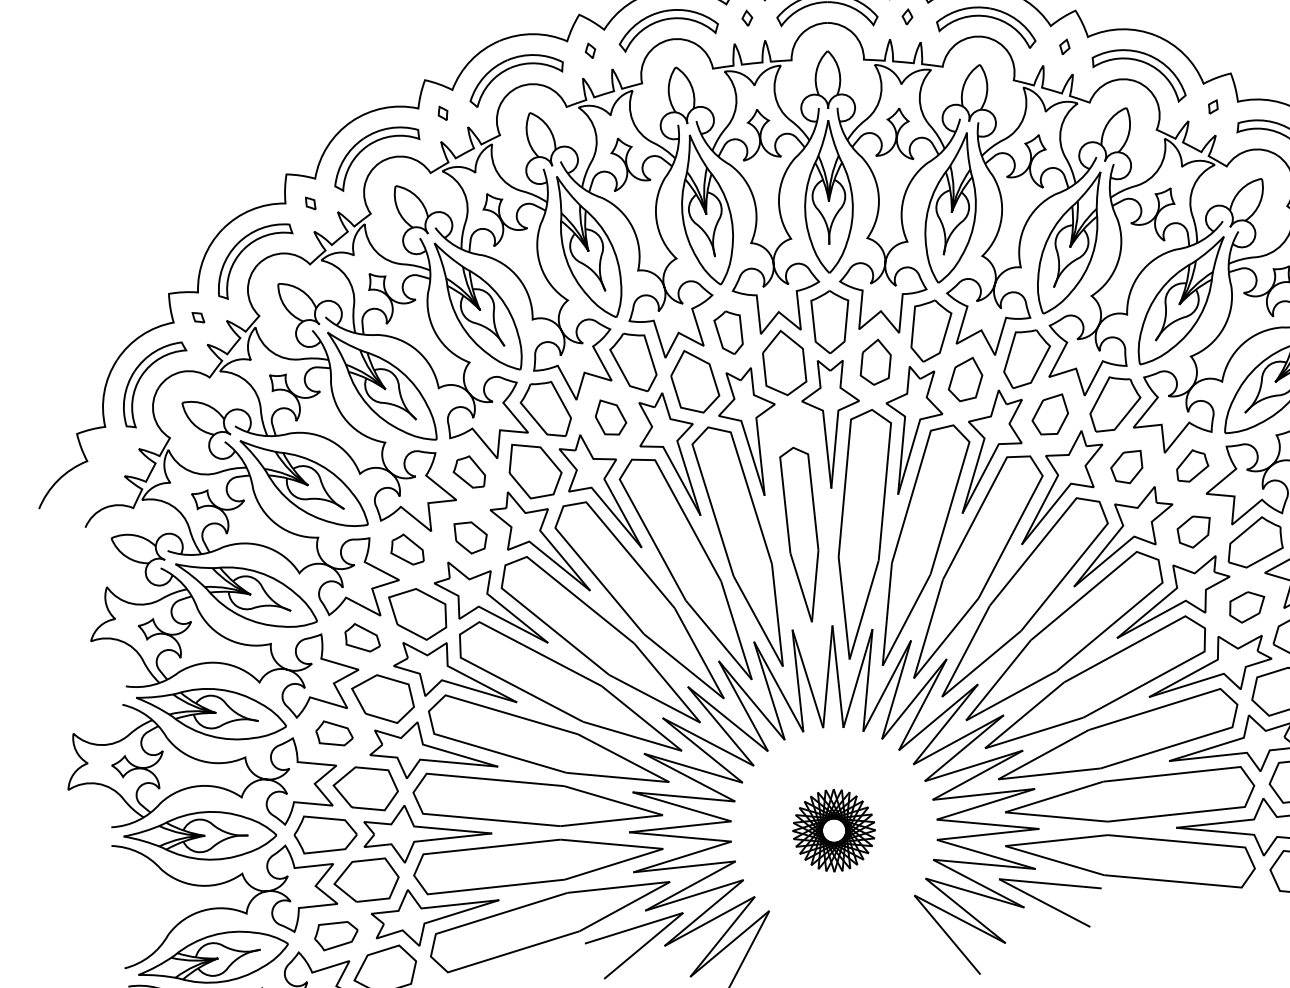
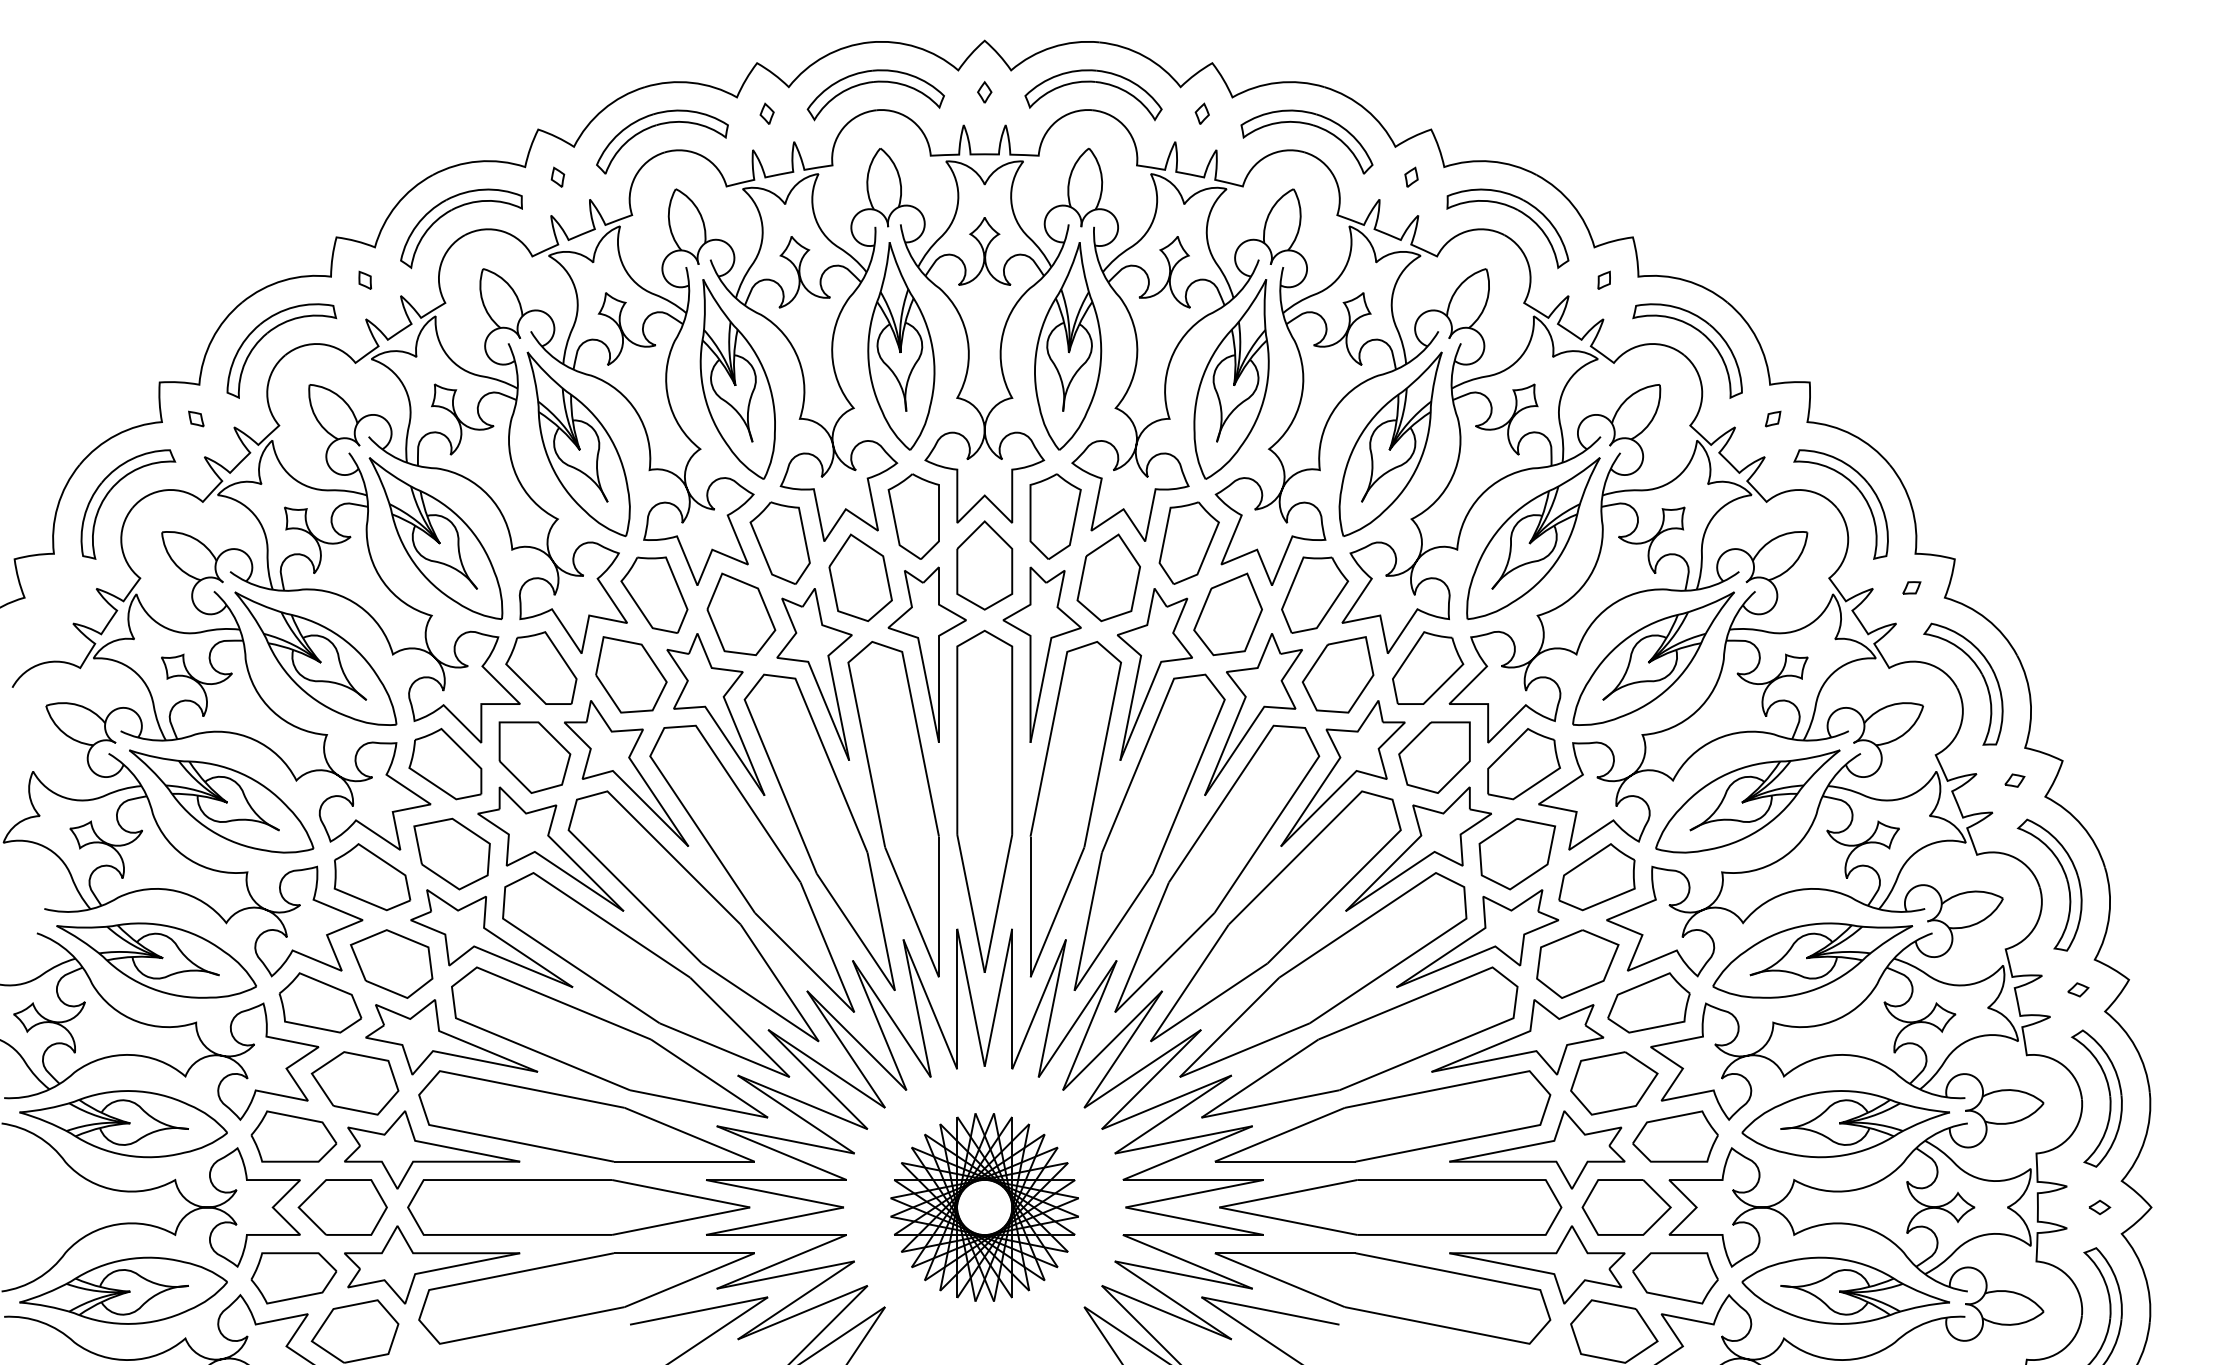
part: (728, 332) -> (913, 516), size x1.43
part: (875, 362) -> (1108, 577), size x1.43
part: (964, 379) -> (1227, 614), size x1.43
part: (1049, 414) -> (1337, 674), size x1.43
part: (610, 416) -> (741, 613), size x1.67
part: (1192, 466) -> (1523, 764), size x1.67
part: (1126, 467) -> (1434, 757), size x1.67
part: (469, 471) -> (541, 667), size x1.67
part: (1194, 532) -> (1516, 854), size x1.67
part: (802, 534) -> (984, 800), size x1.43
part: (471, 537) -> (534, 757), size x1.67
part: (406, 549) -> (445, 764), size x1.67
part: (1246, 606) -> (1577, 963), size x1.67
part: (362, 637) -> (372, 877), size x1.67
part: (334, 733) -> (320, 1002), size x1.67
part: (834, 830) -> (984, 1207), size x1.67
part: (336, 936) -> (293, 1278), size x1.43

